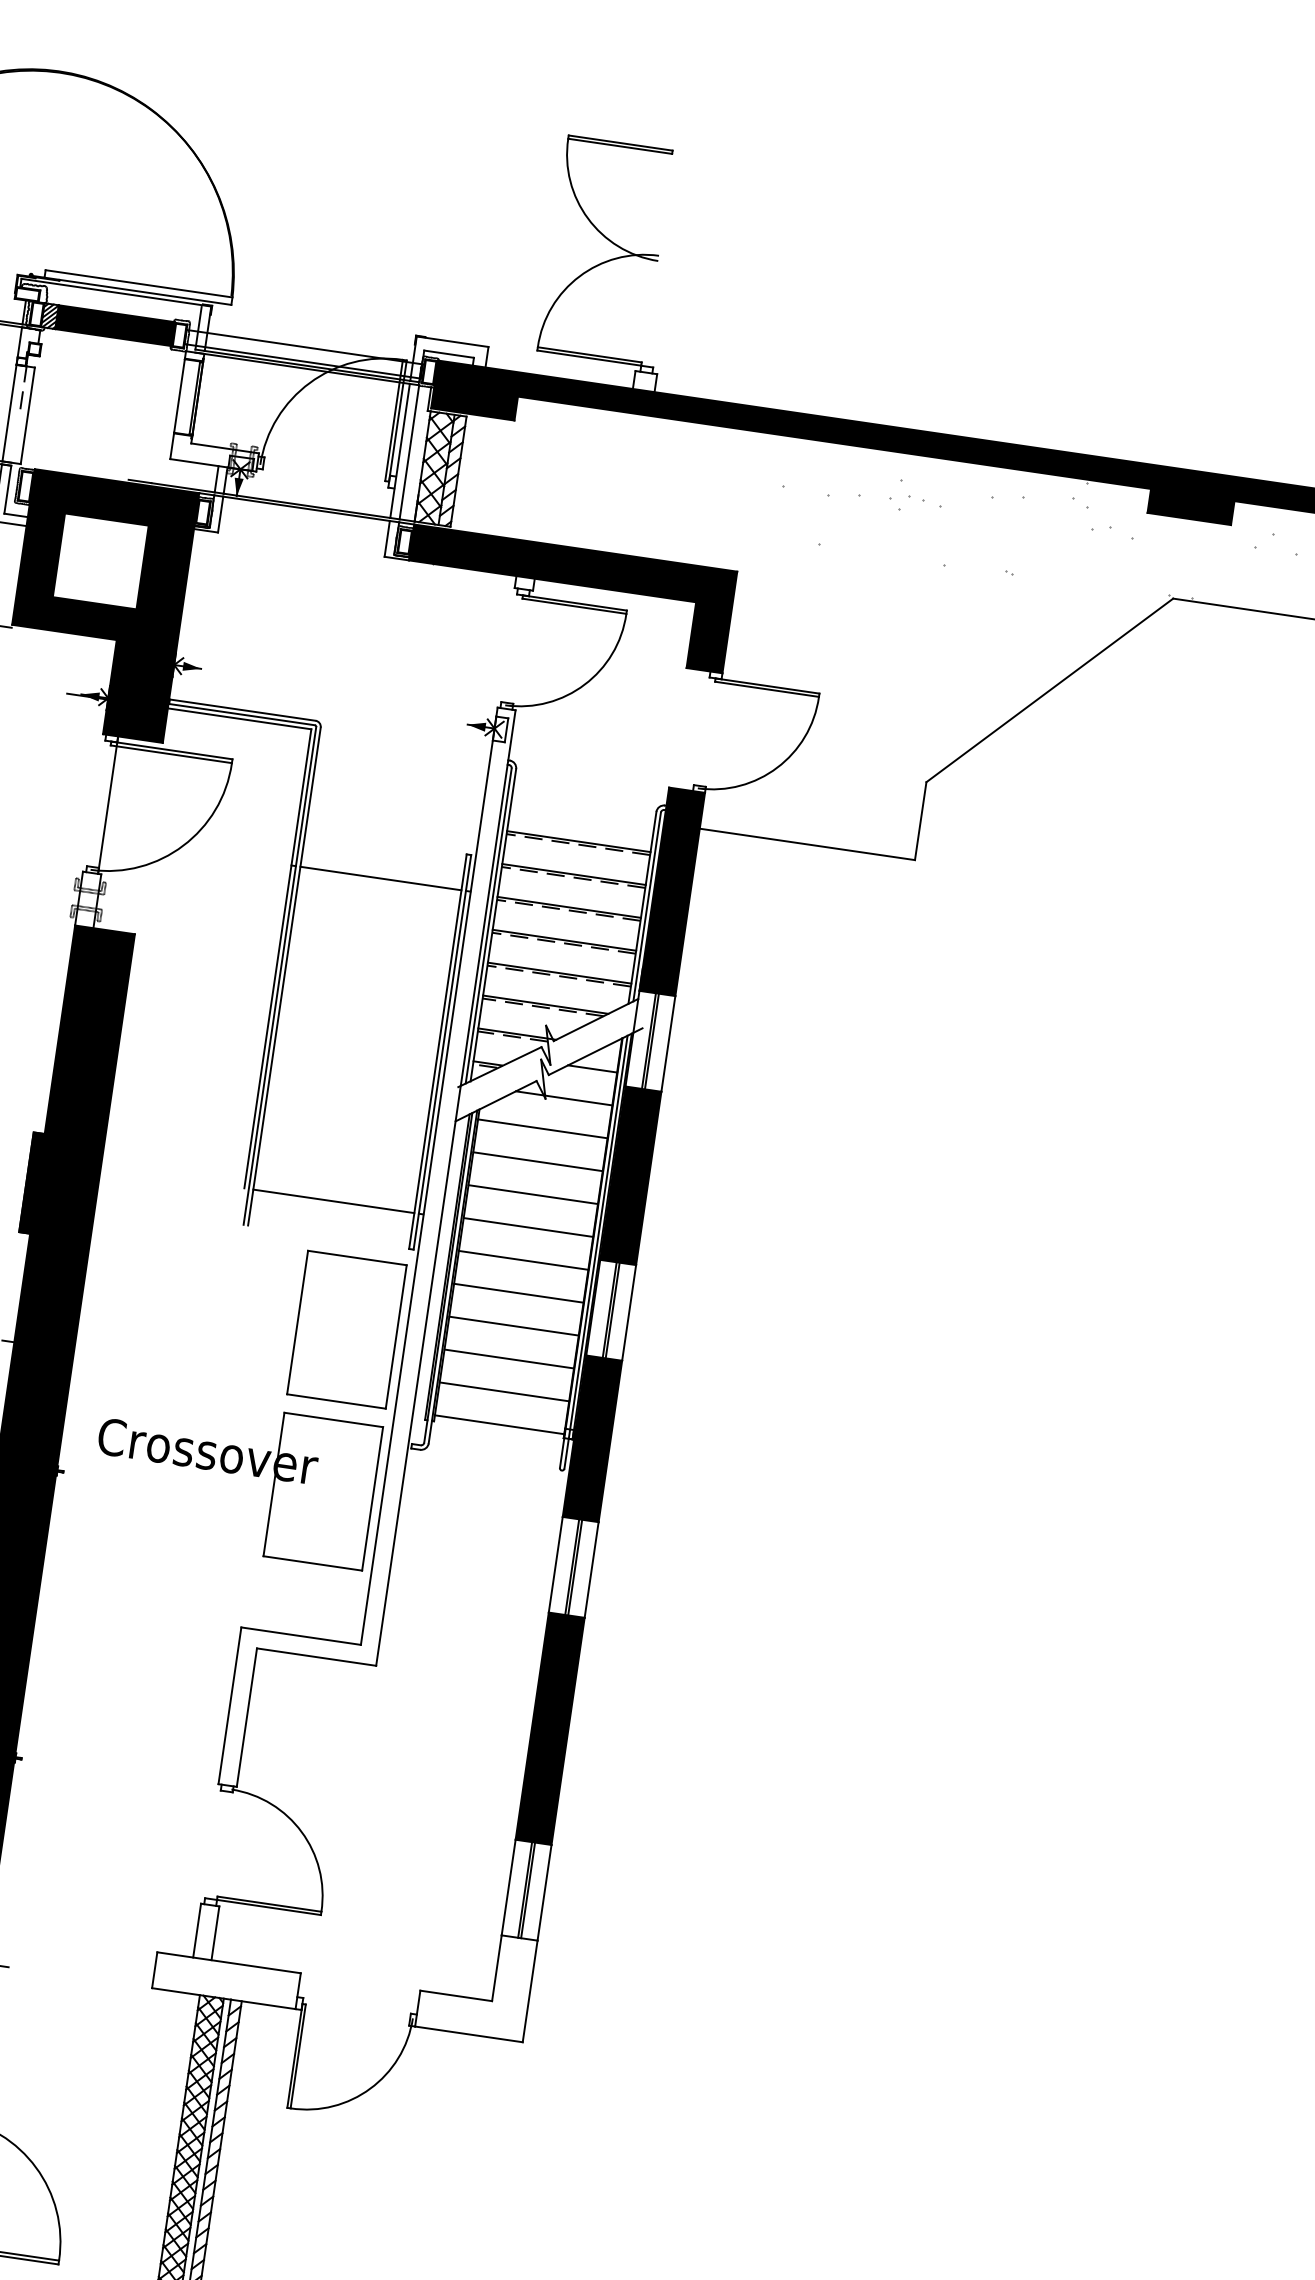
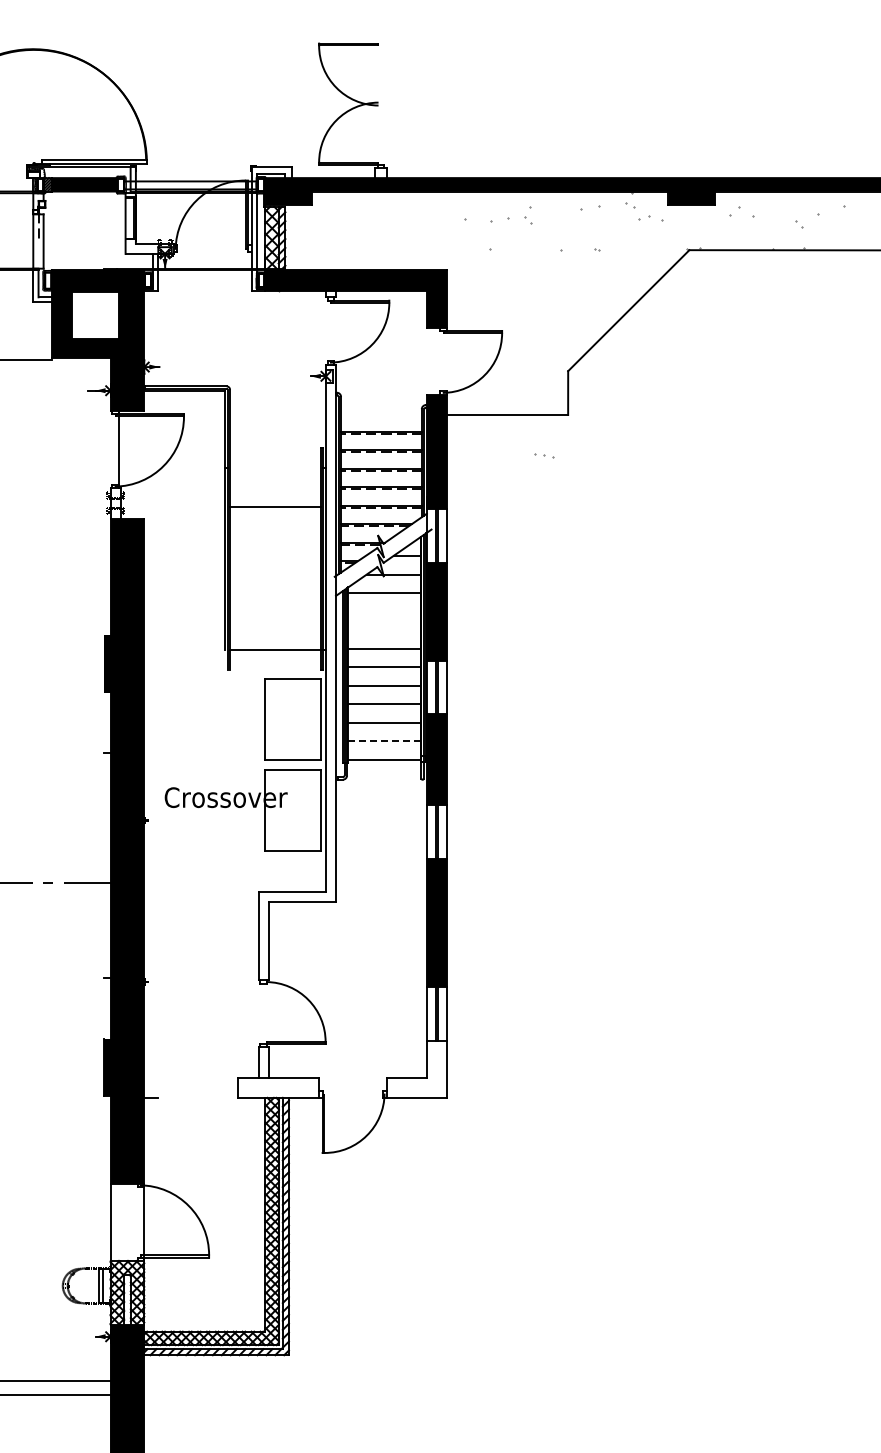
part: (924, 501) -> (544, 455), moved
line: (381, 879) -> (275, 507), moved
line: (537, 1161) -> (384, 611), removed
line: (532, 1195) -> (384, 630), removed
line: (503, 1392) -> (384, 741), solid -> dashed

